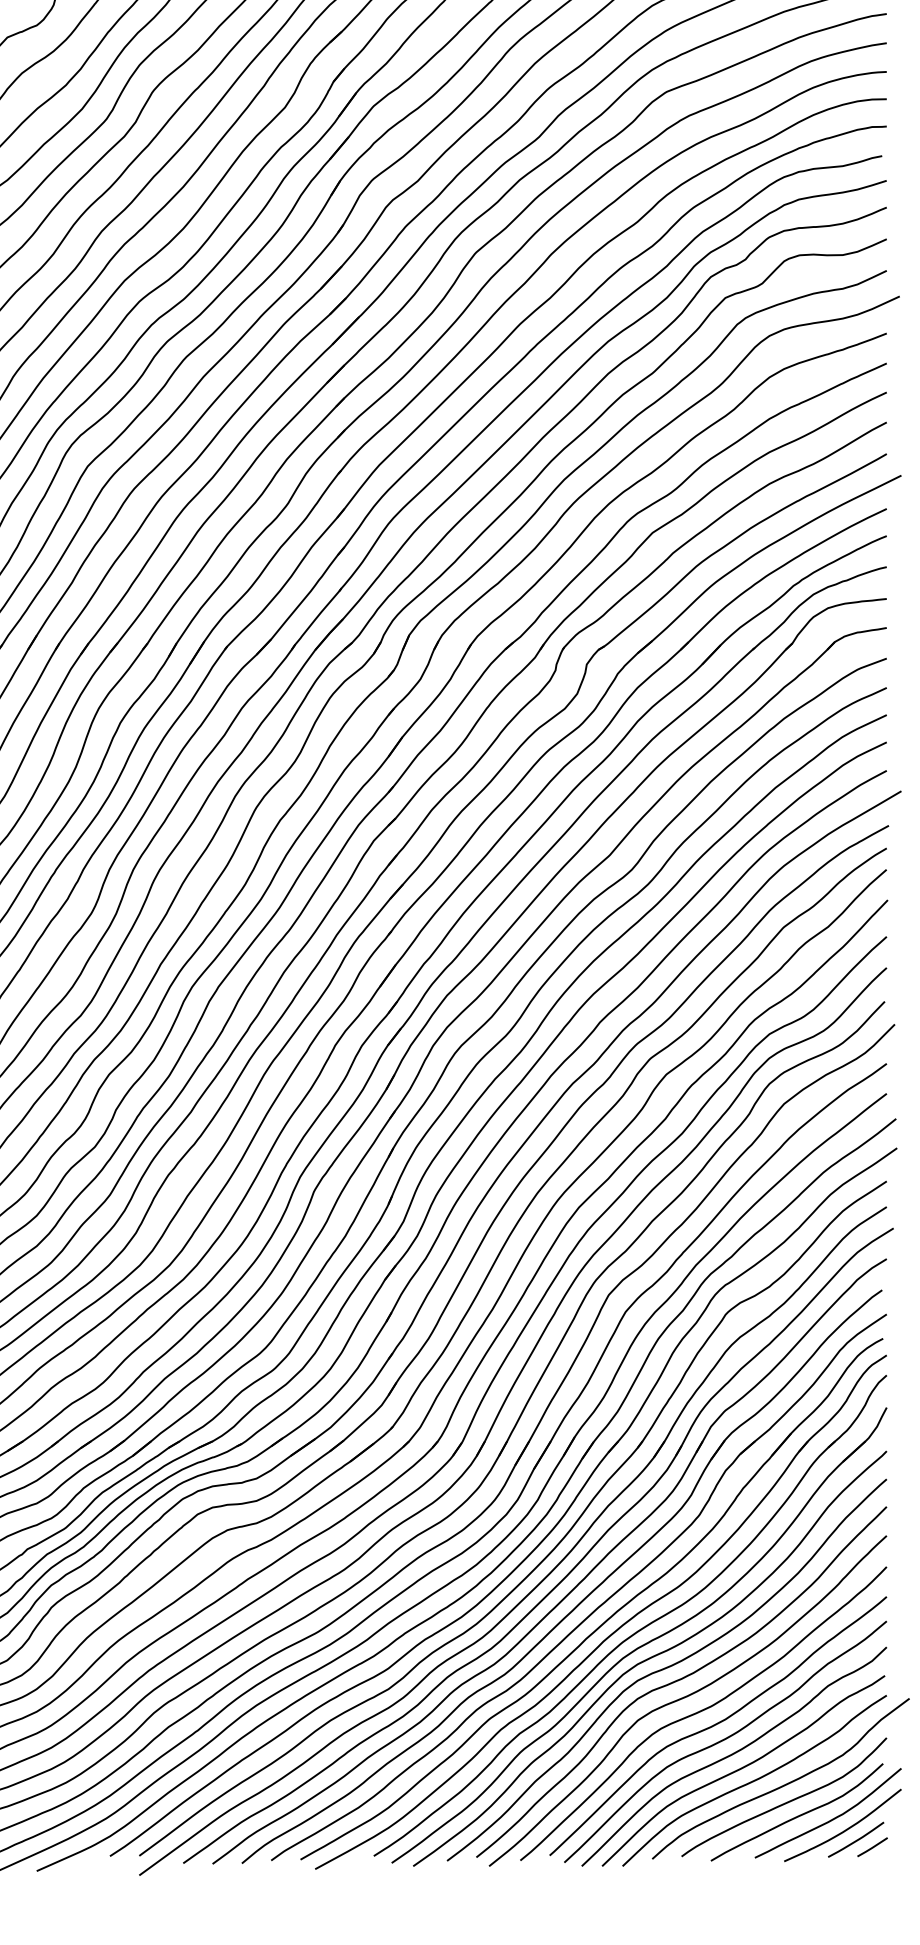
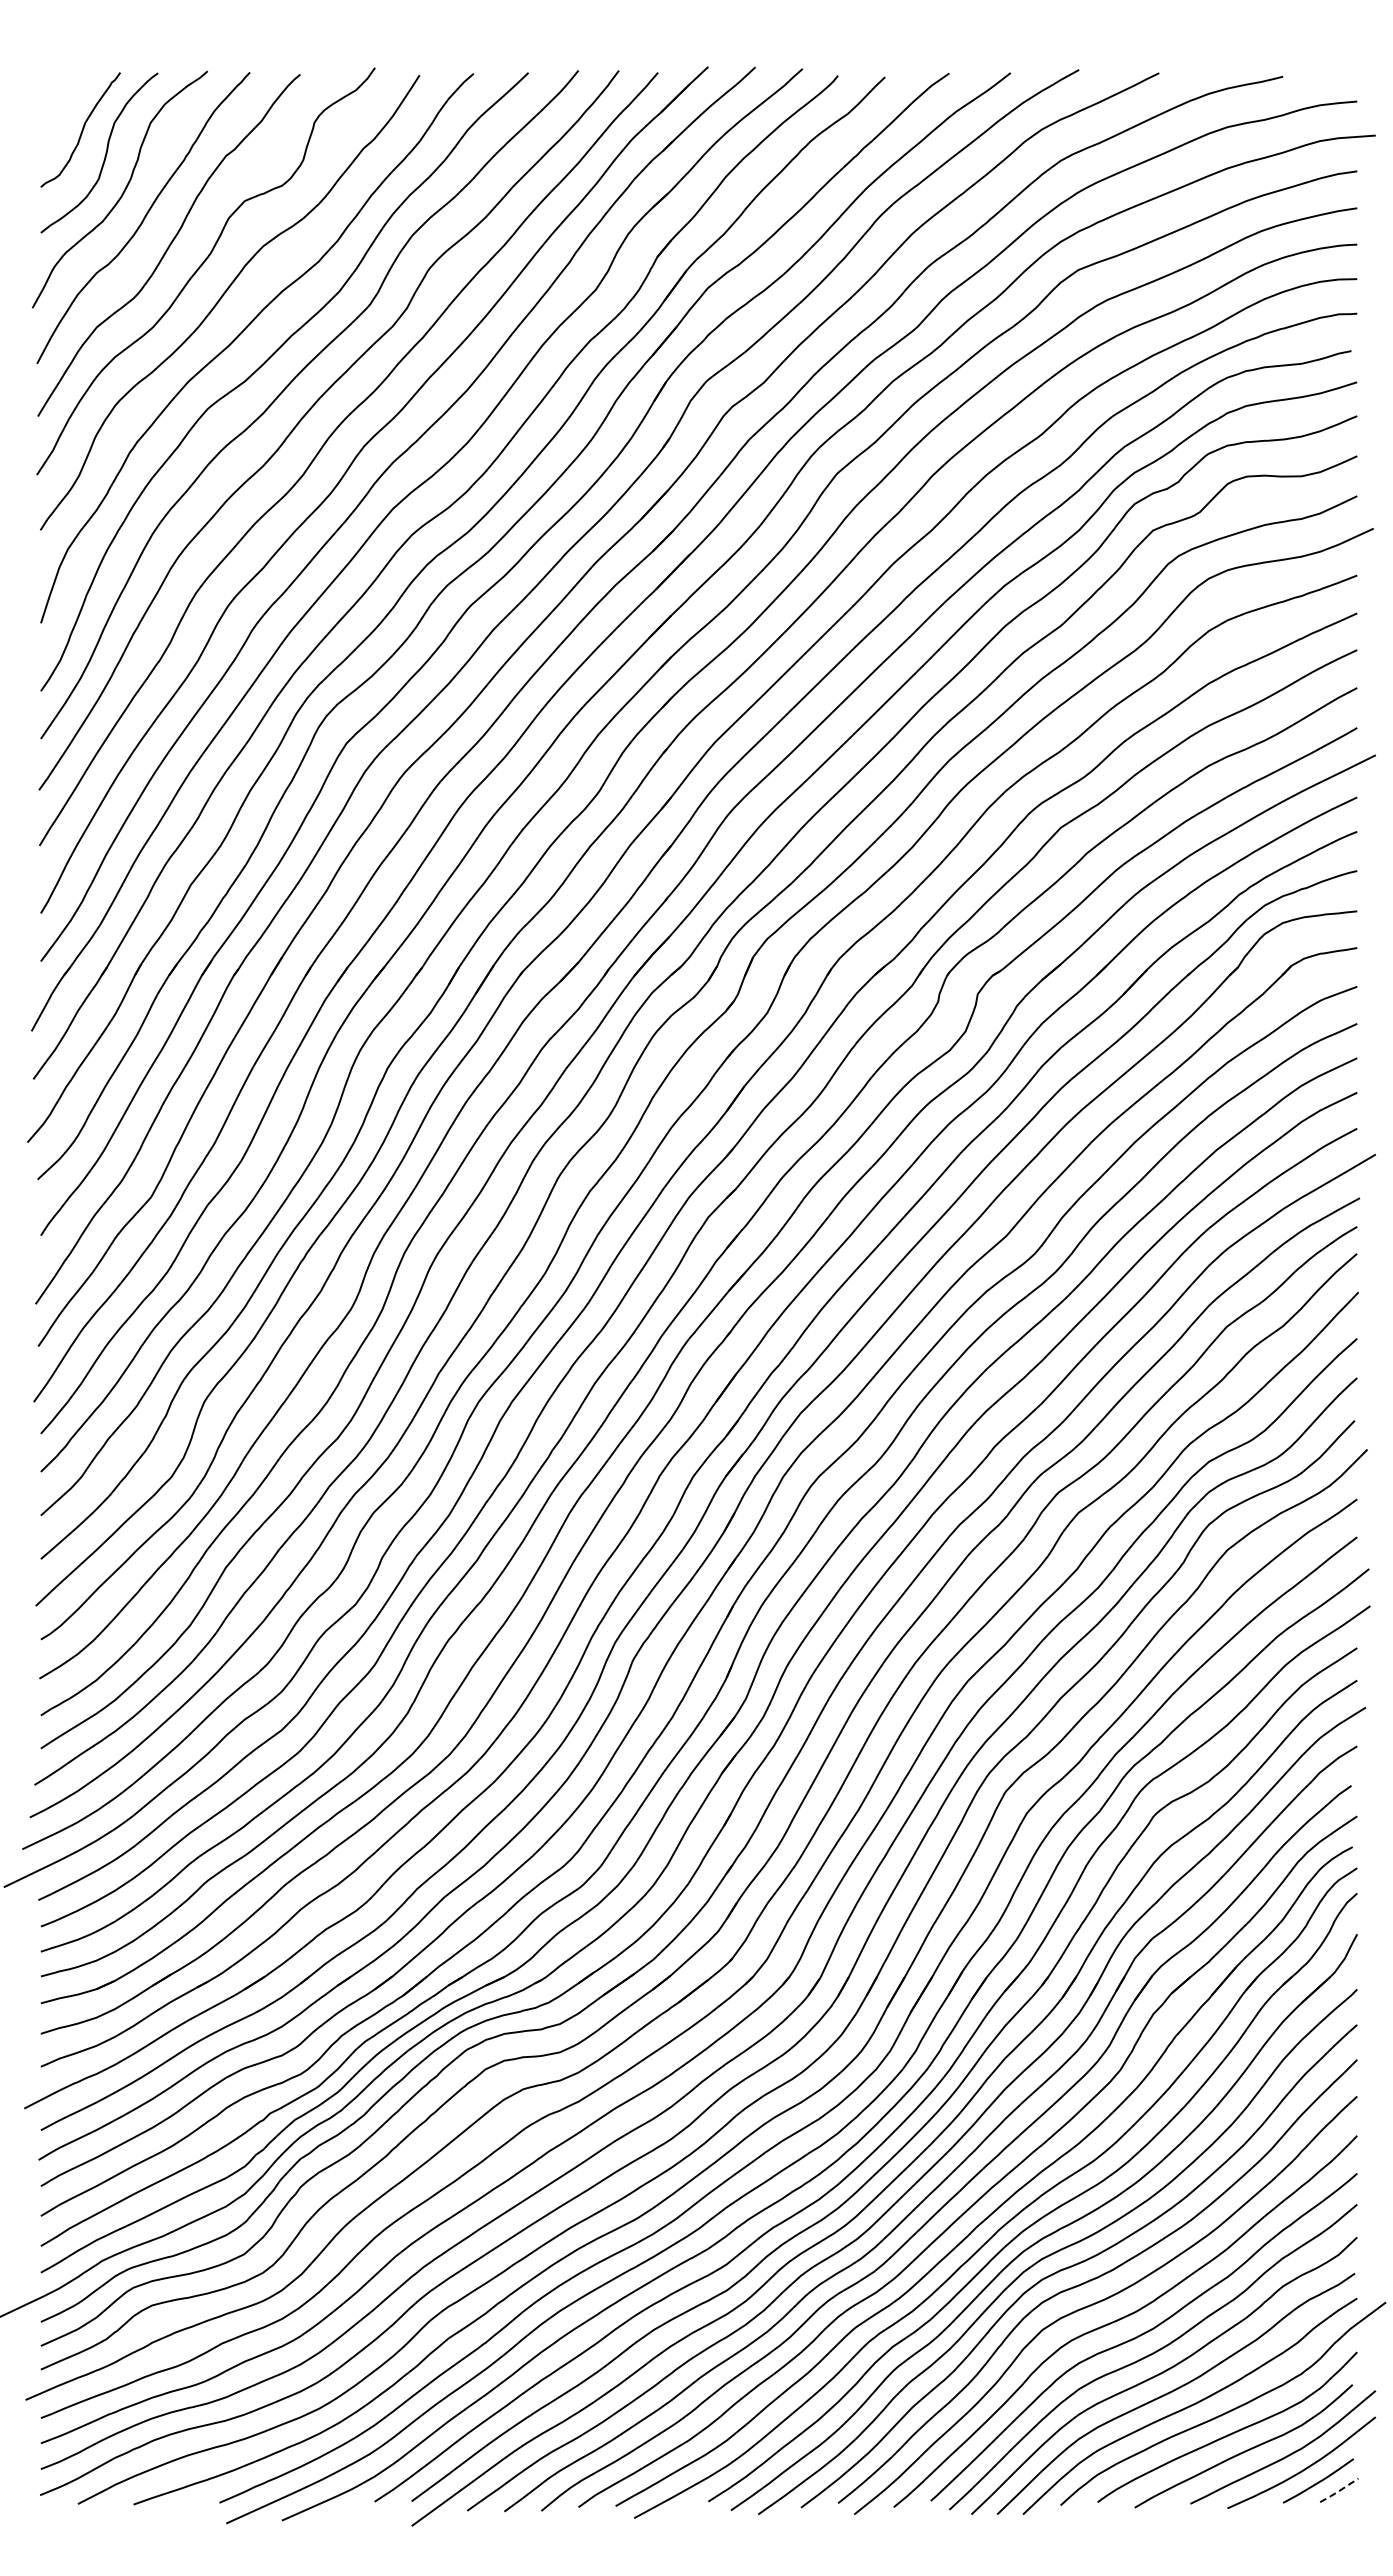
line: (871, 1848) -> (1338, 2491), solid -> dashed

